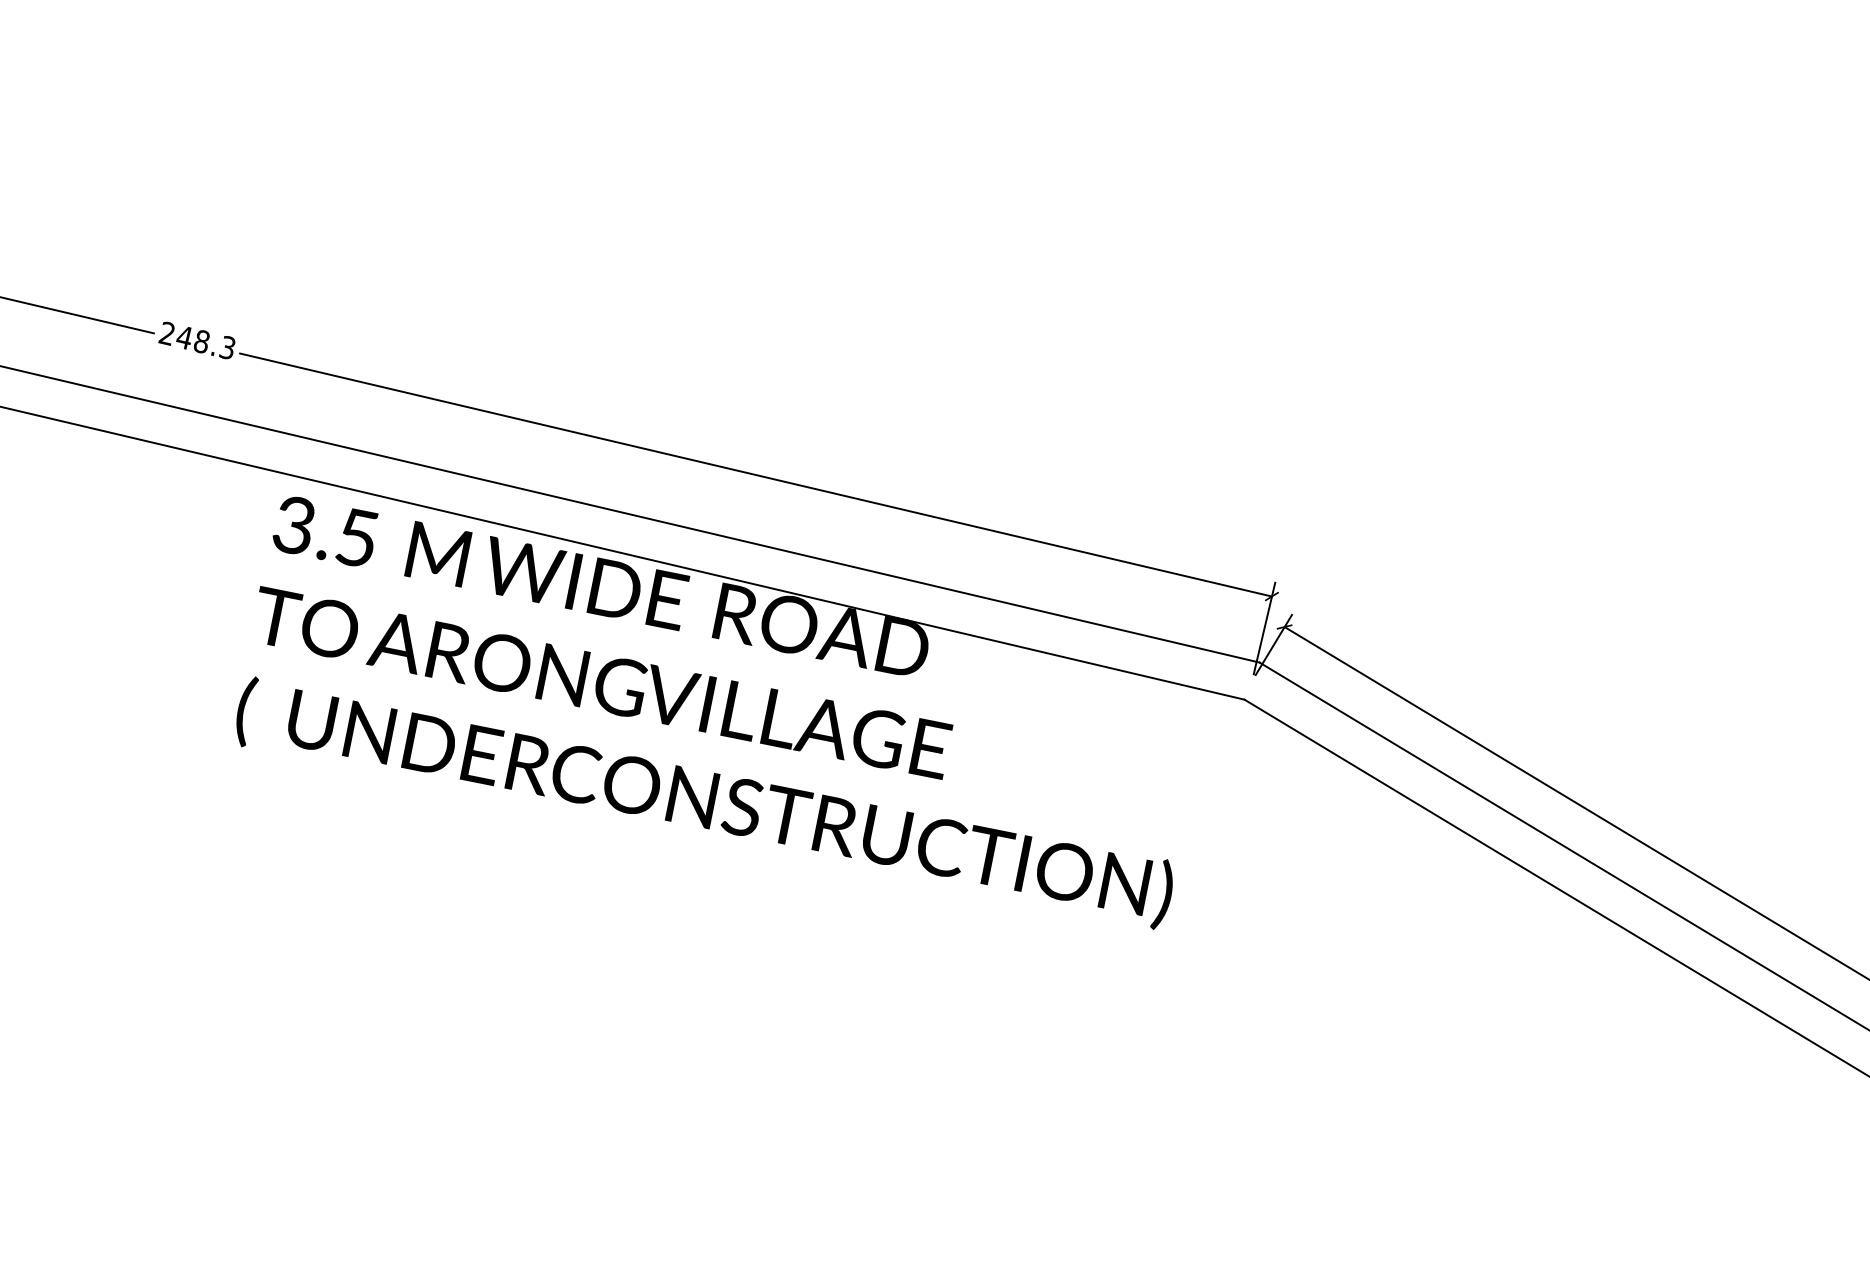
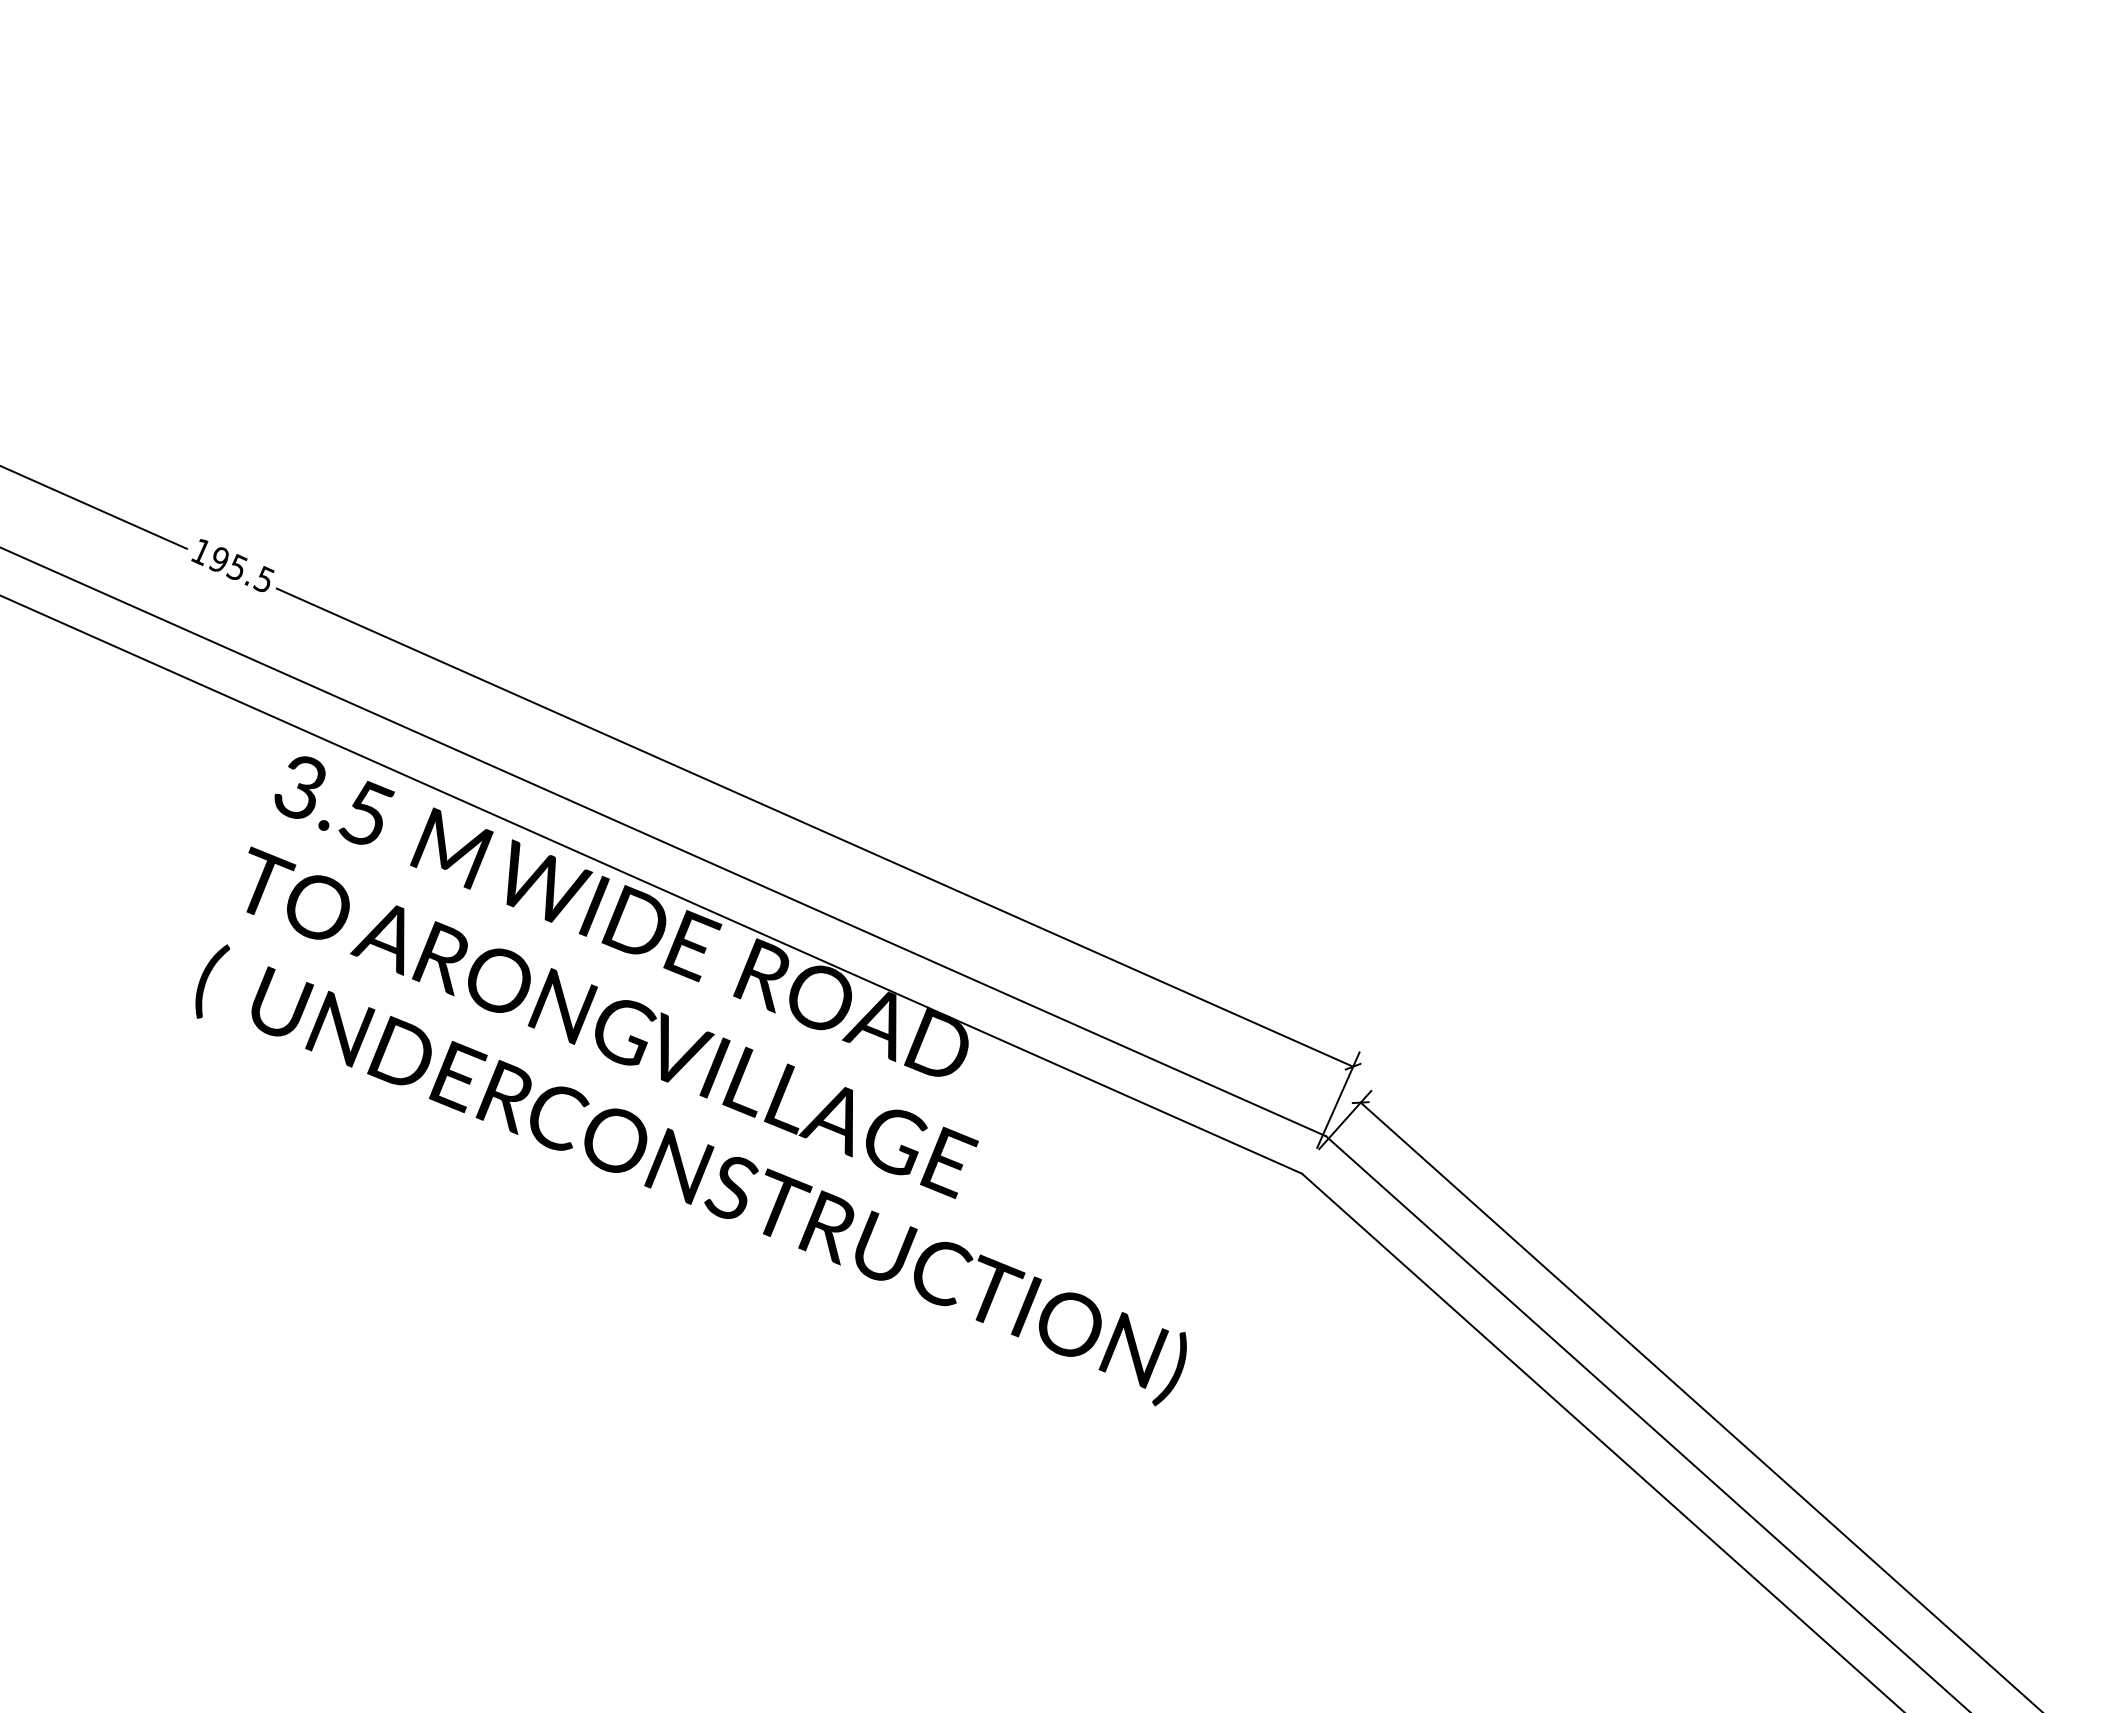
text: (196, 340) -> (231, 565), 248.3 -> 195.5

